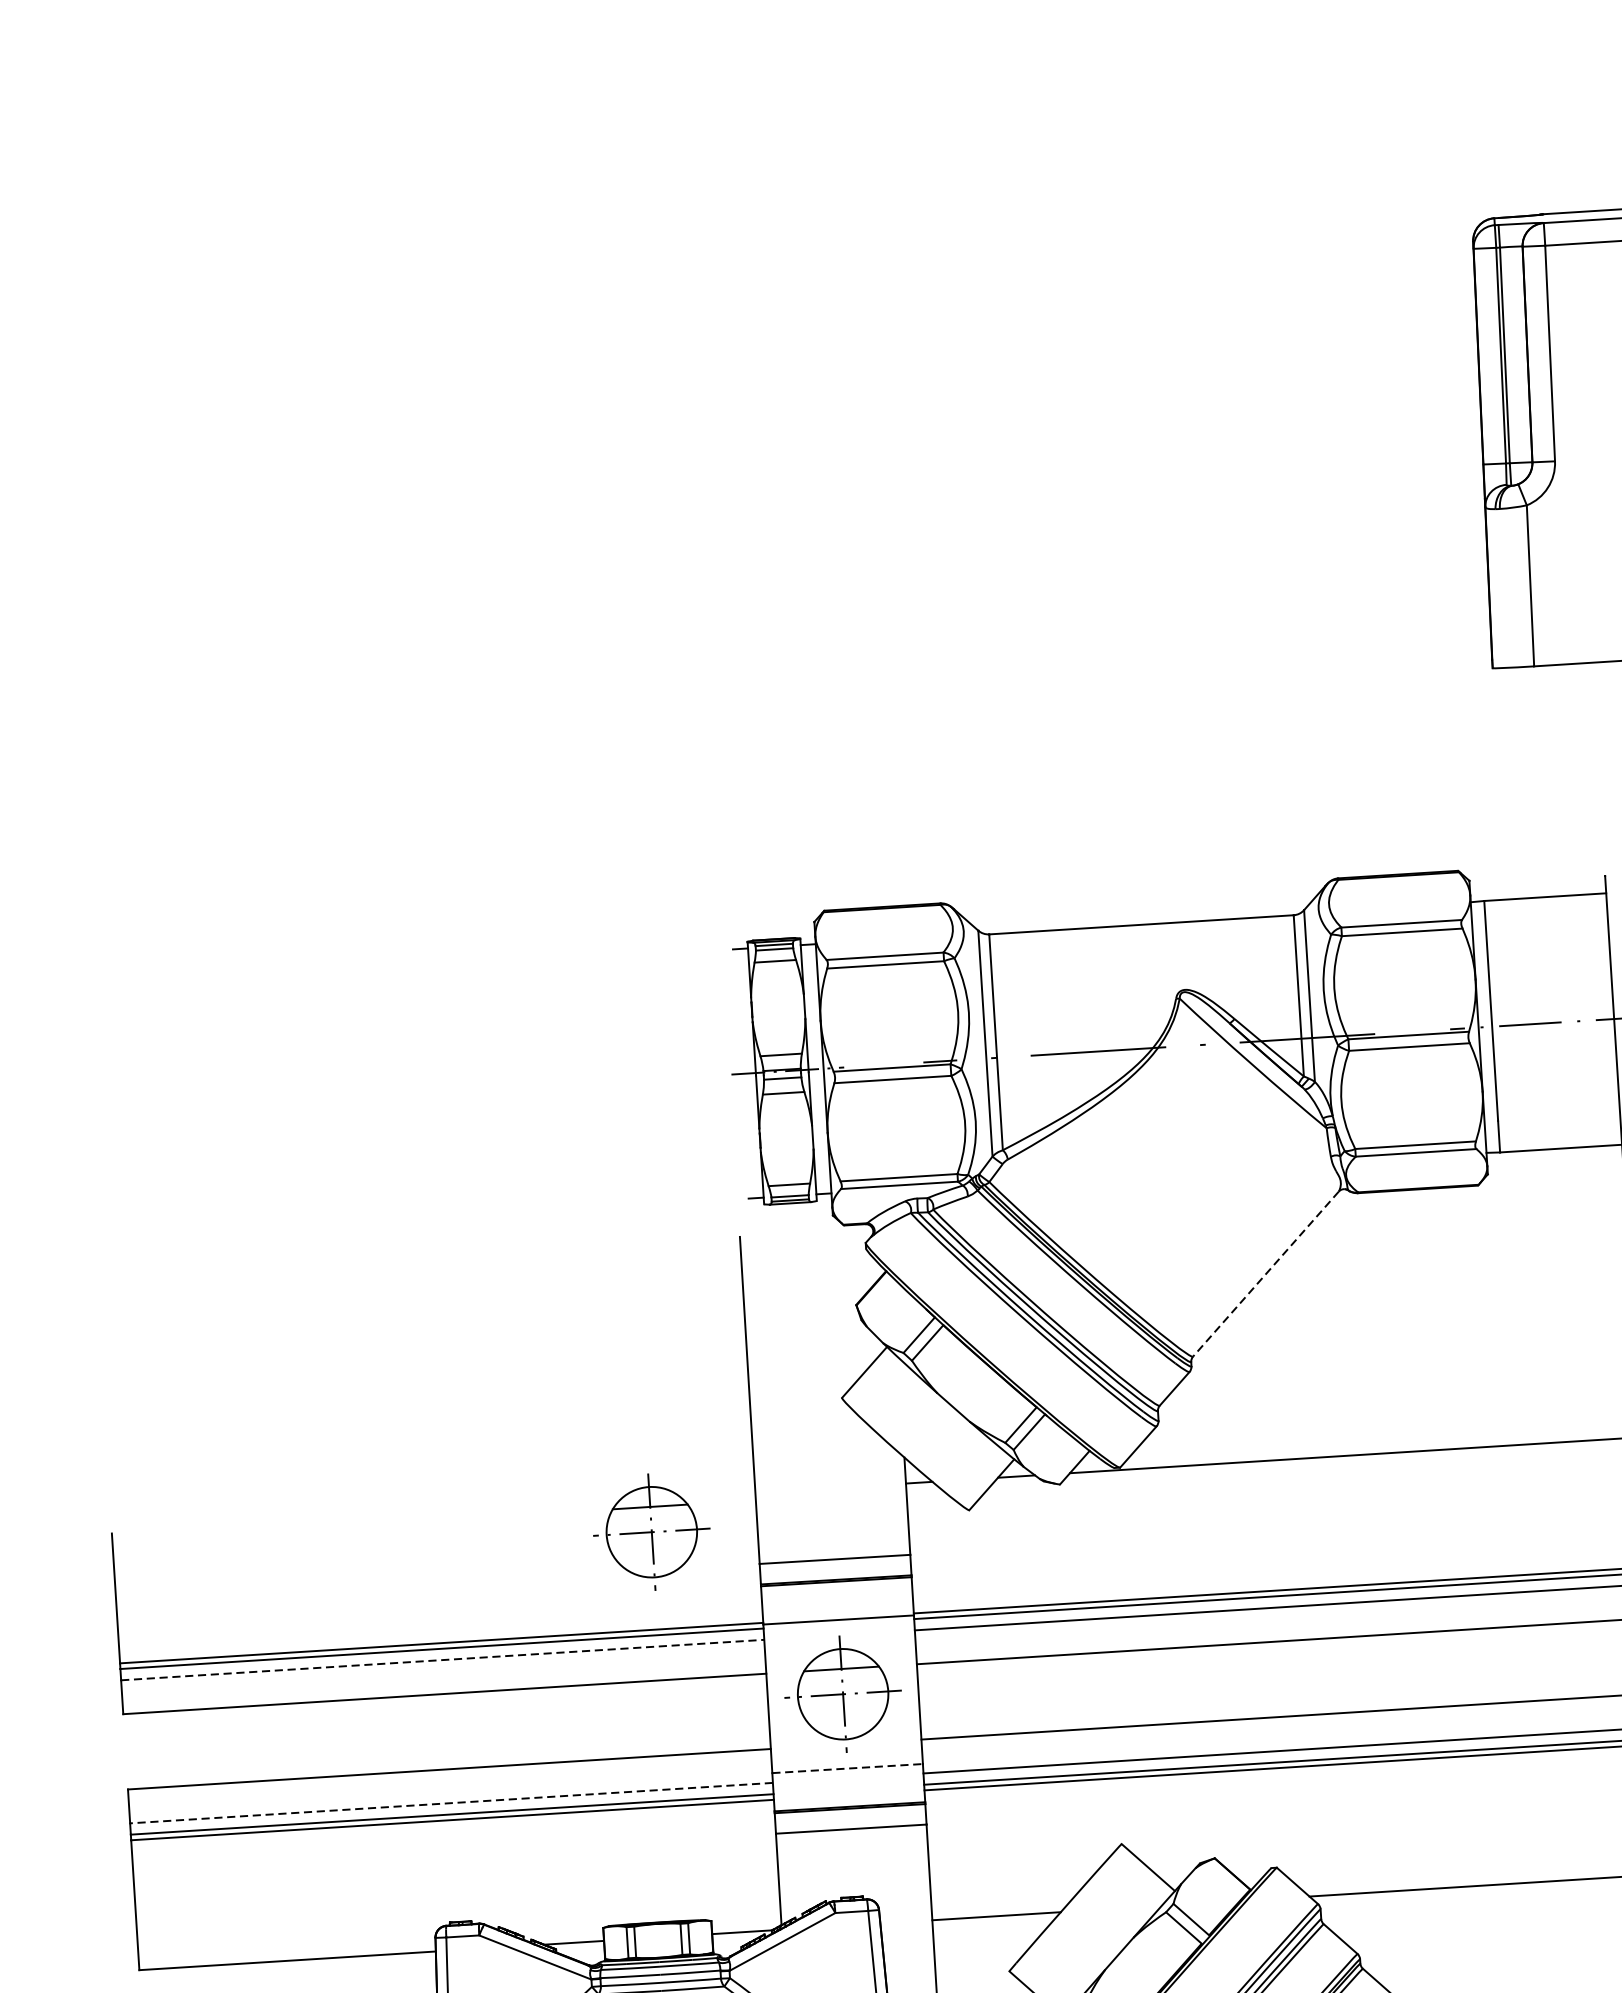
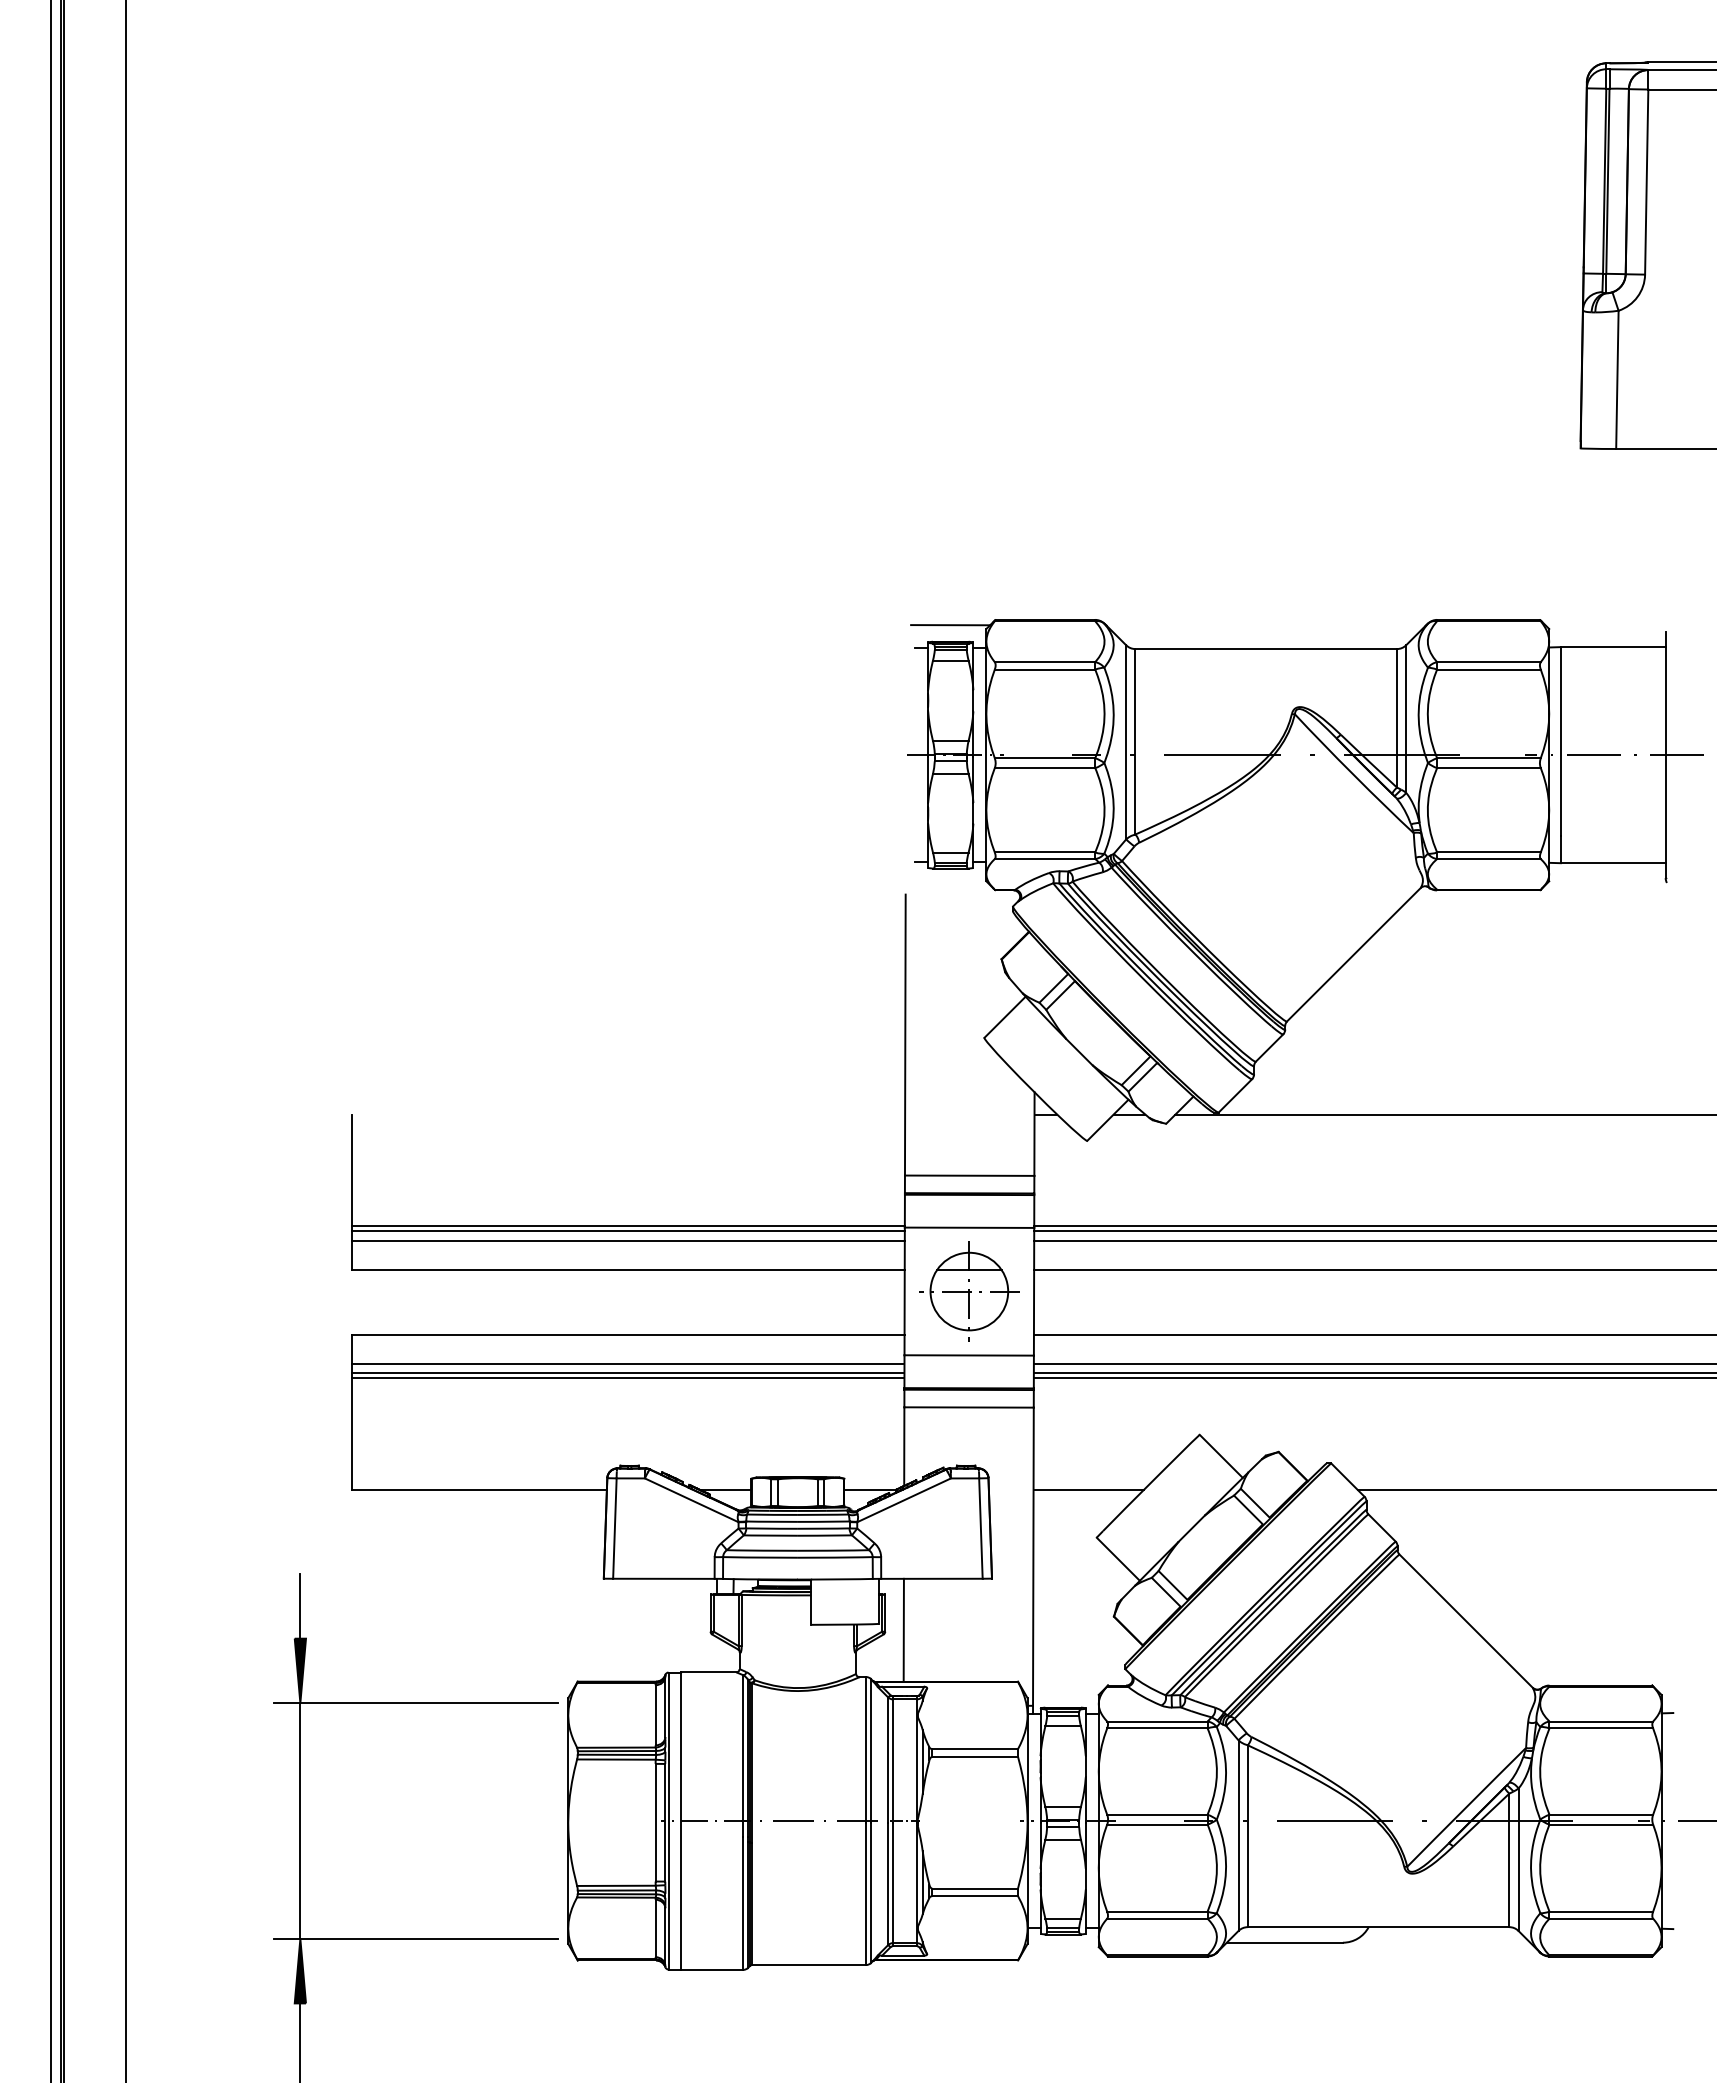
line: (772, 920) -> (950, 625), added
line: (1265, 1275) -> (1353, 955), dashed -> solid
part: (651, 1532) -> (814, 1142), removed
line: (442, 1659) -> (628, 1240), dashed -> solid
line: (847, 1768) -> (969, 1355), dashed -> solid
line: (450, 1802) -> (627, 1363), dashed -> solid

